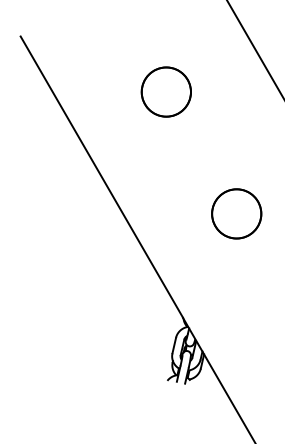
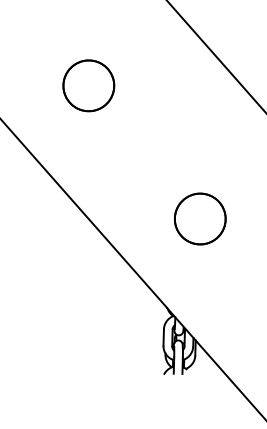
circle: (165, 91) -> (87, 85), moved
circle: (236, 213) -> (199, 218), moved

